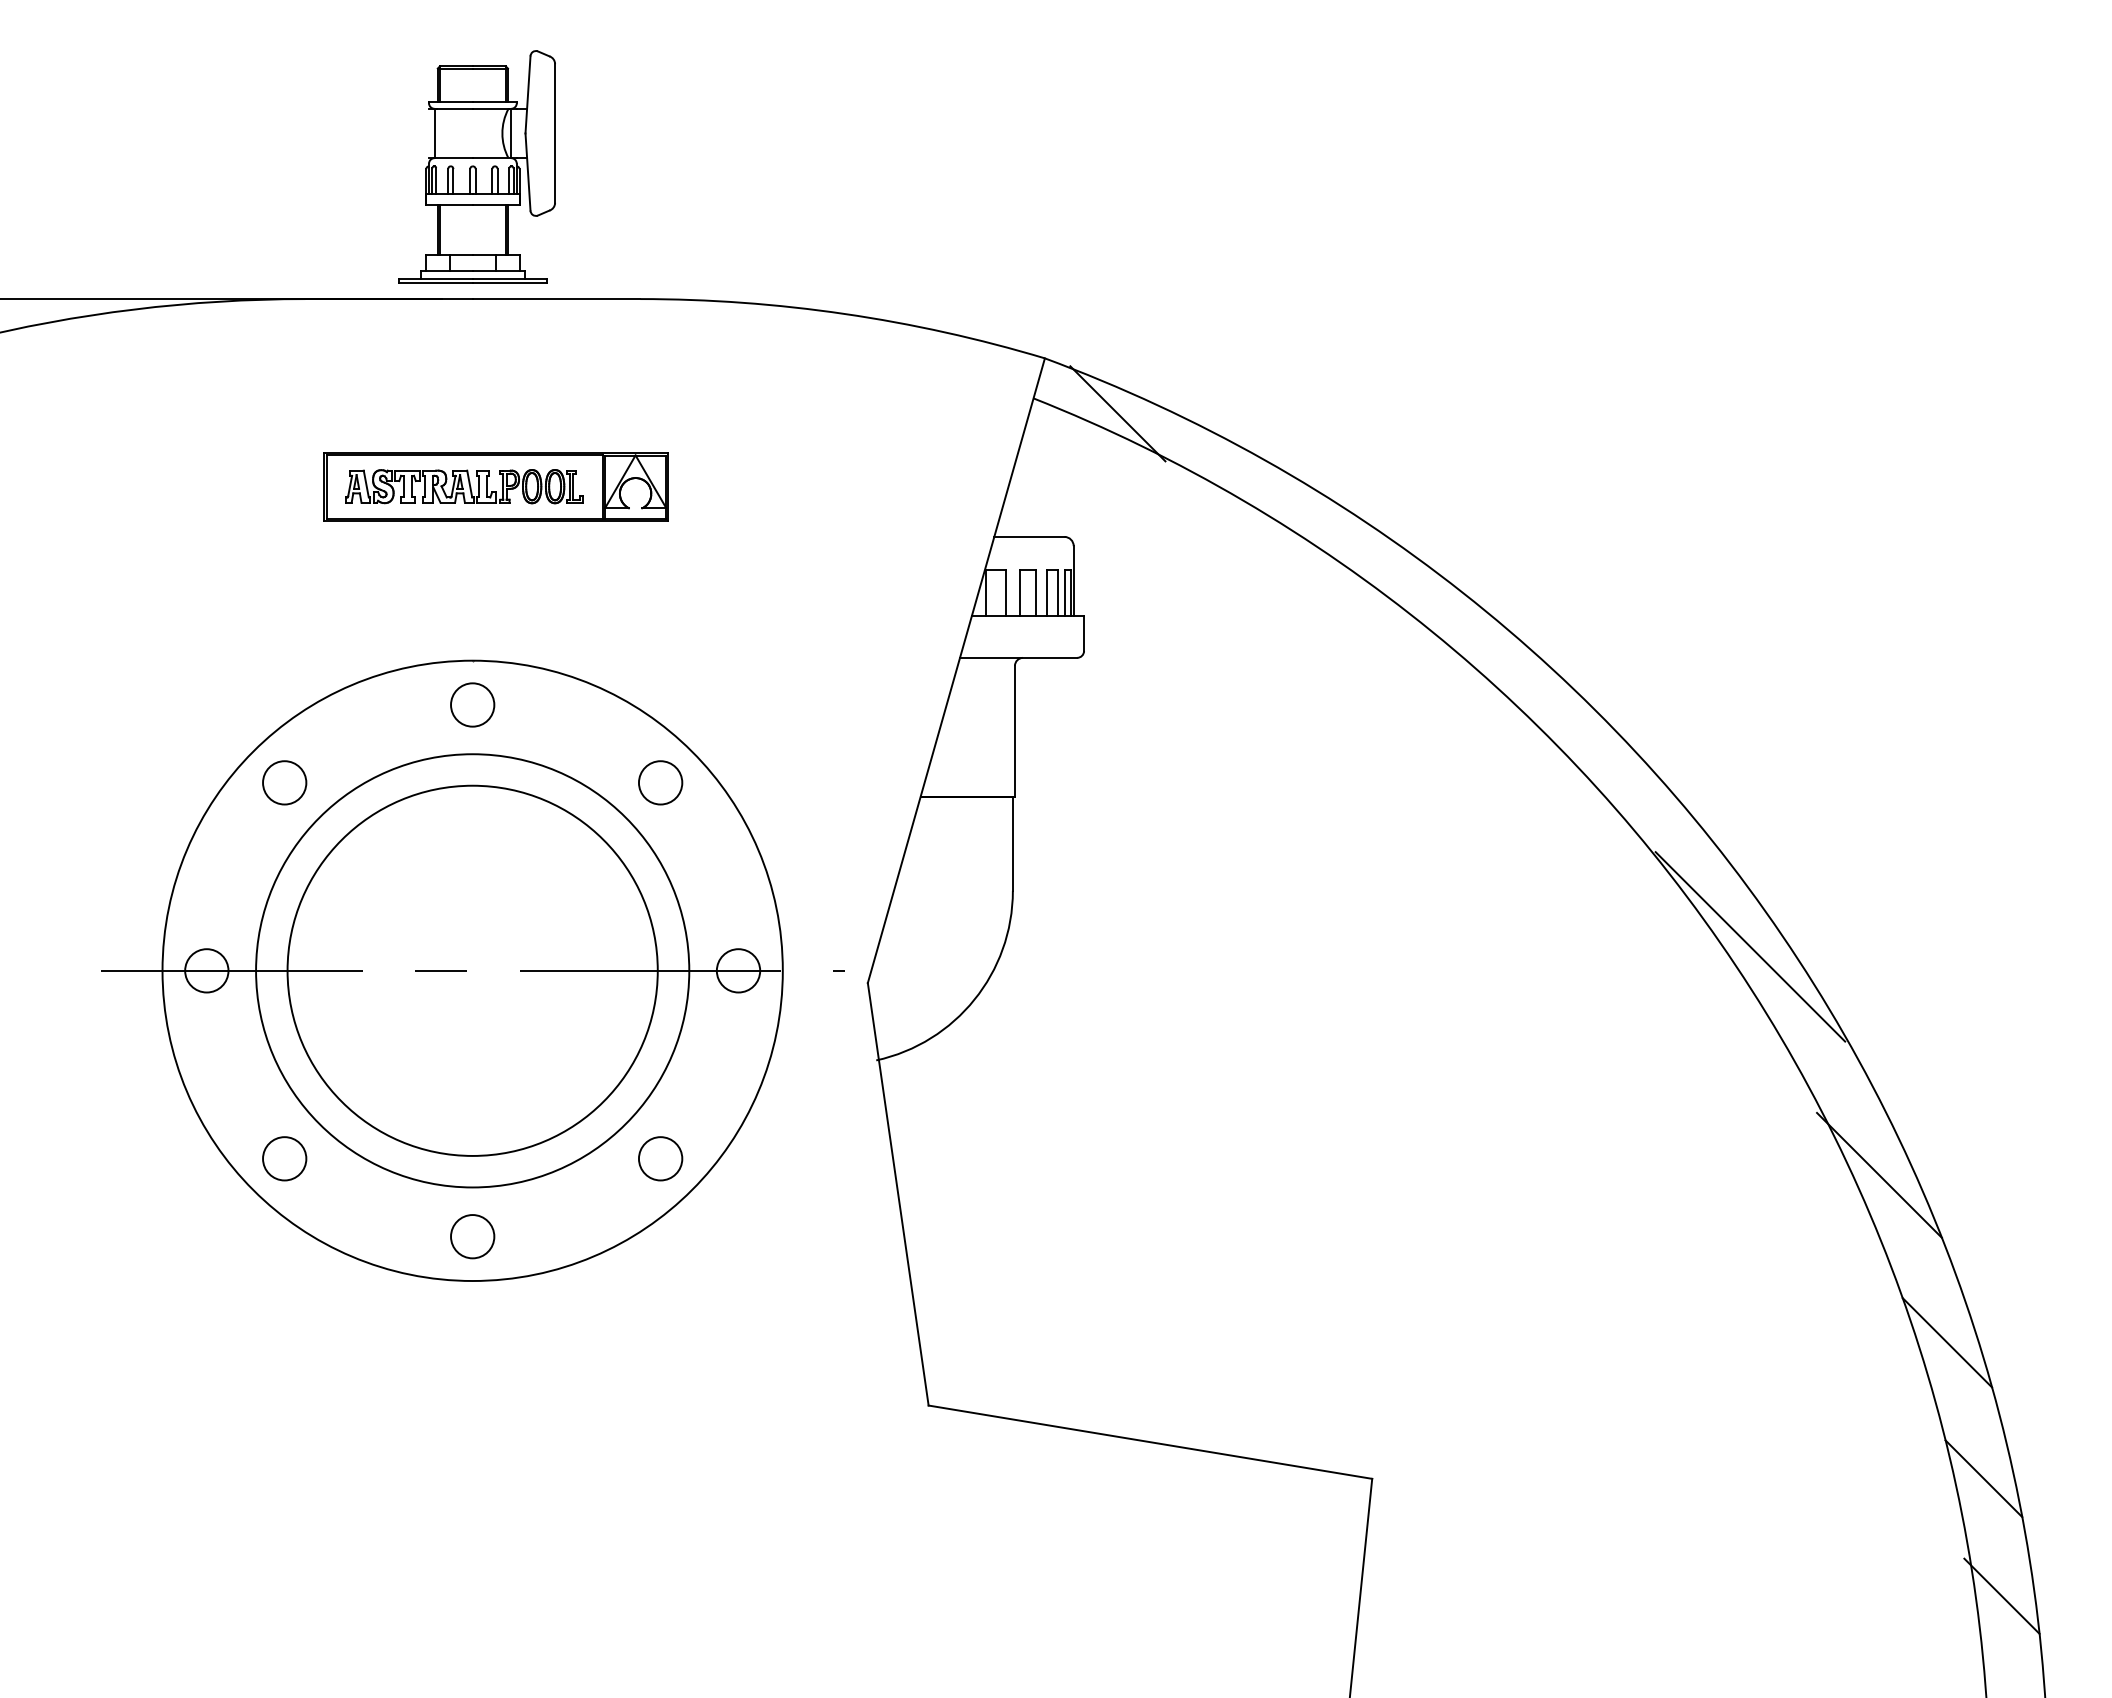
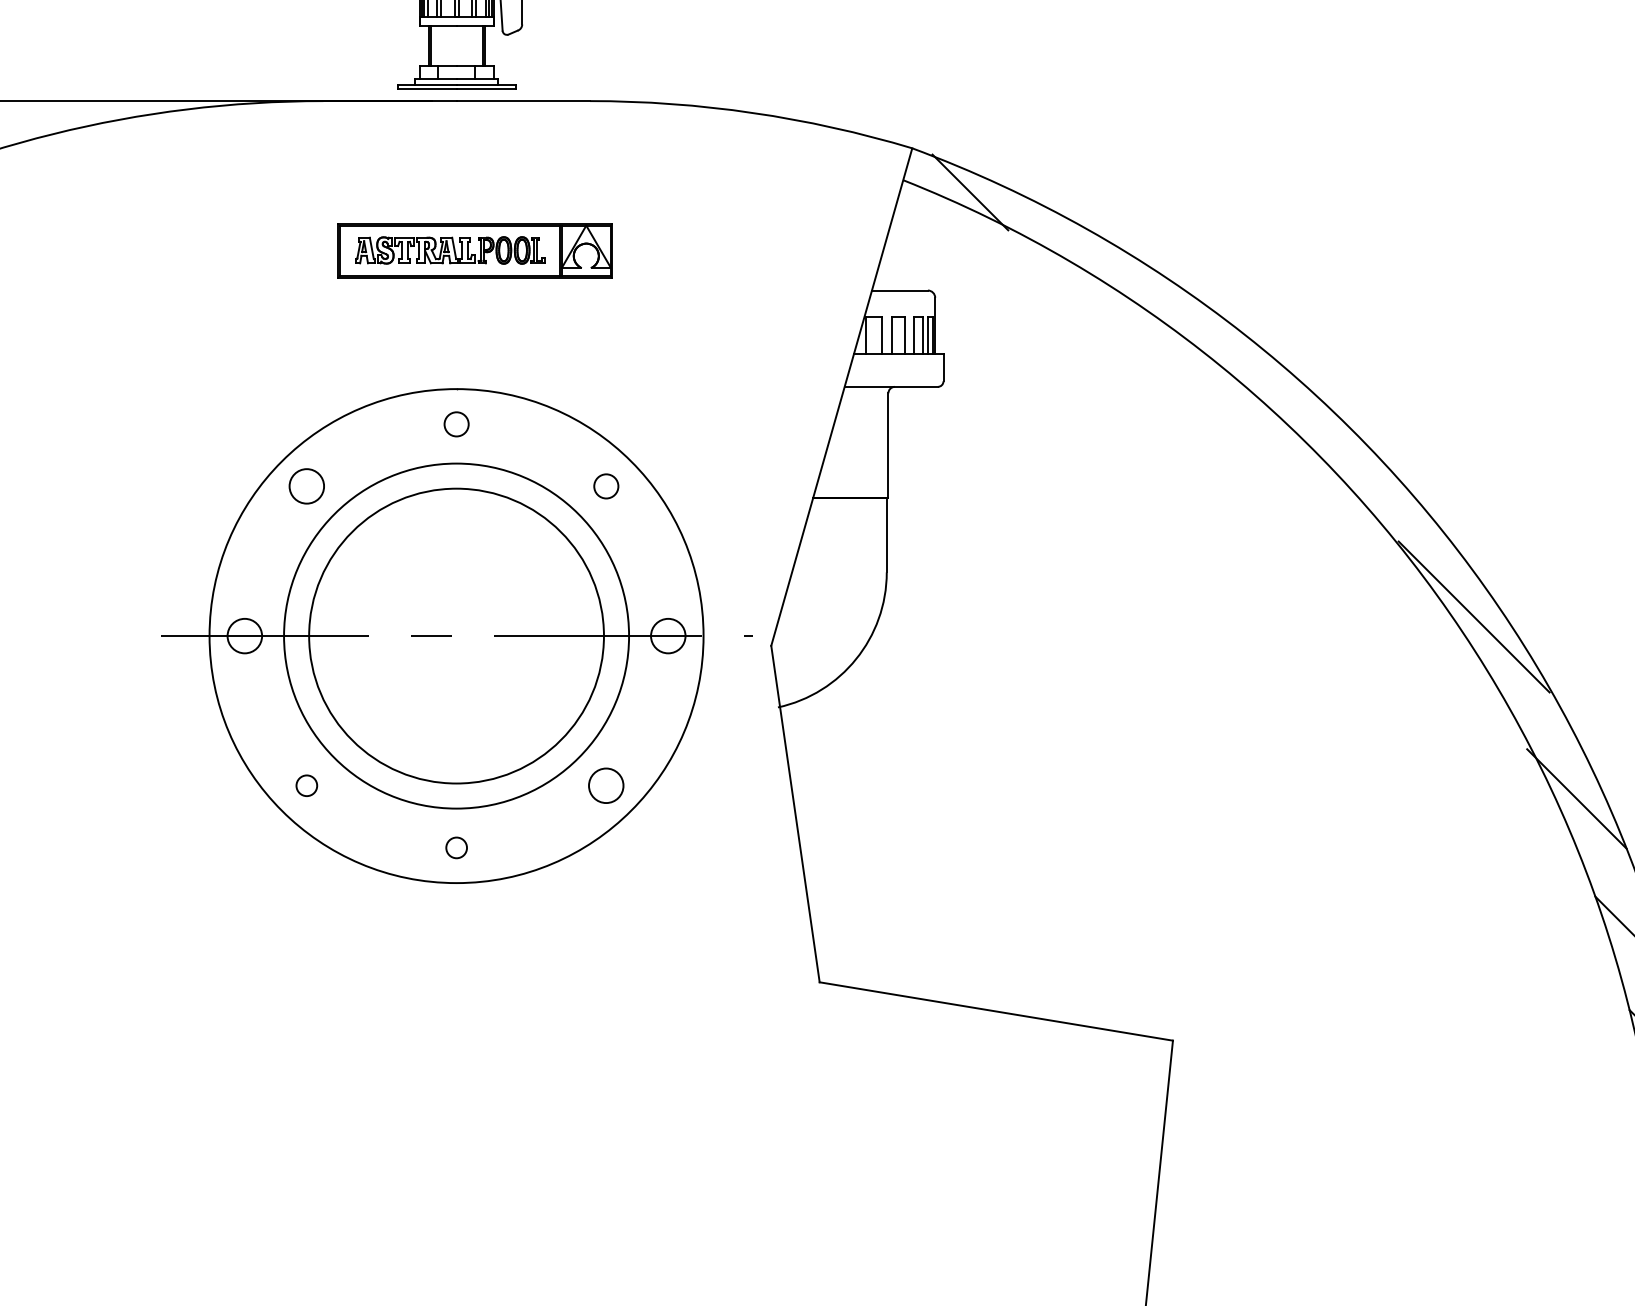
circle: (472, 704) -> (456, 423), size x0.7
circle: (660, 782) -> (606, 486), size x0.7
circle: (284, 1158) -> (306, 785), size x0.6
circle: (472, 1236) -> (456, 847), size x0.6

